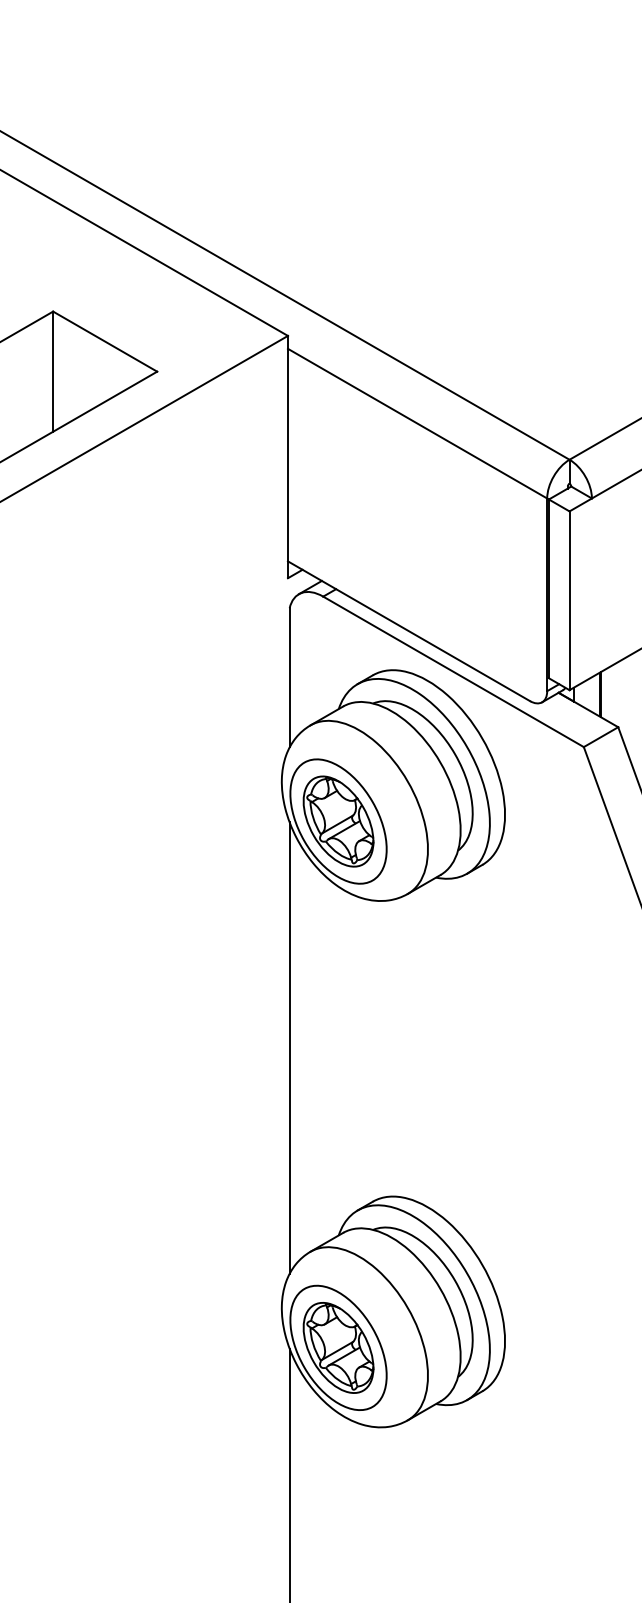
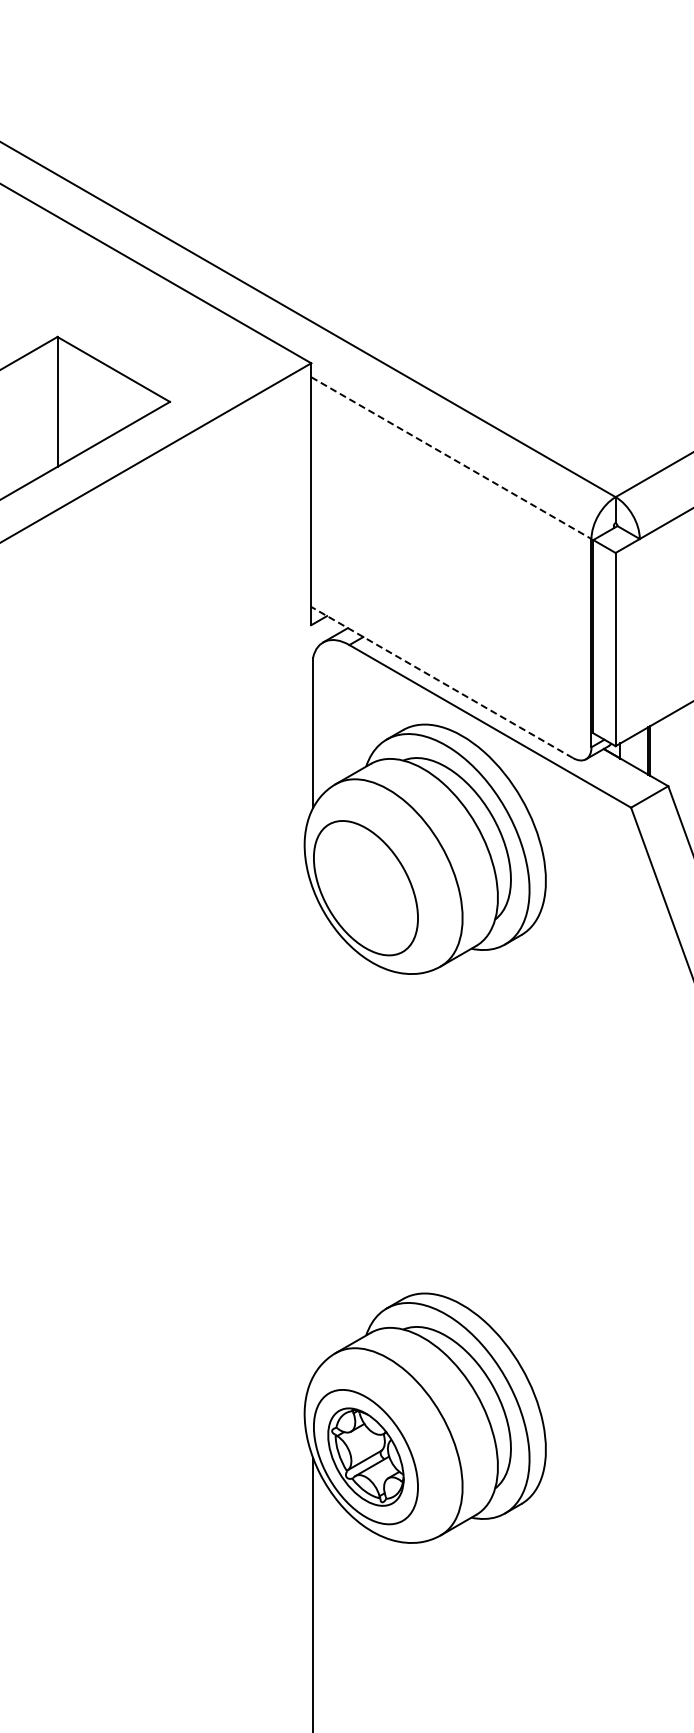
line: (417, 424) -> (451, 458), solid -> dashed
line: (408, 631) -> (441, 682), solid -> dashed
part: (338, 820) -> (365, 887), removed
line: (290, 1047) -> (313, 1132), removed

